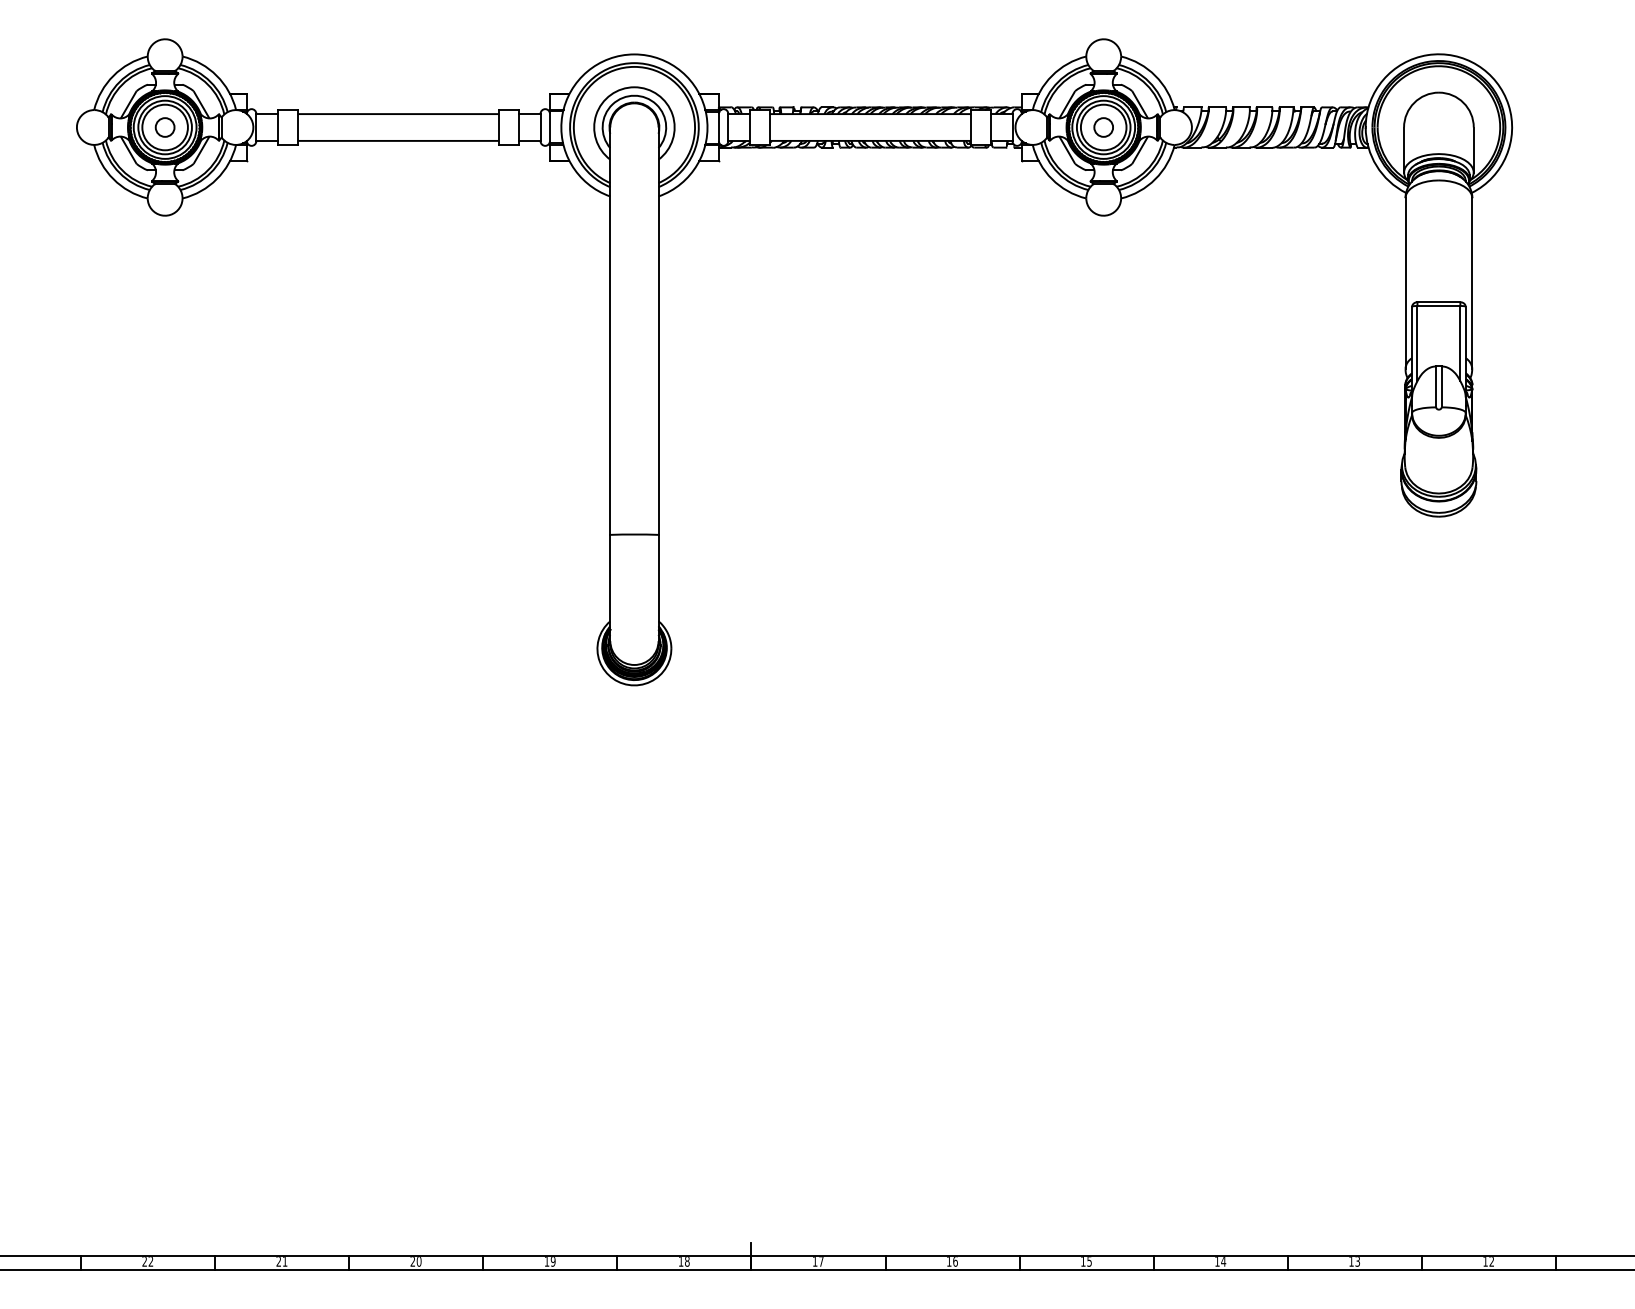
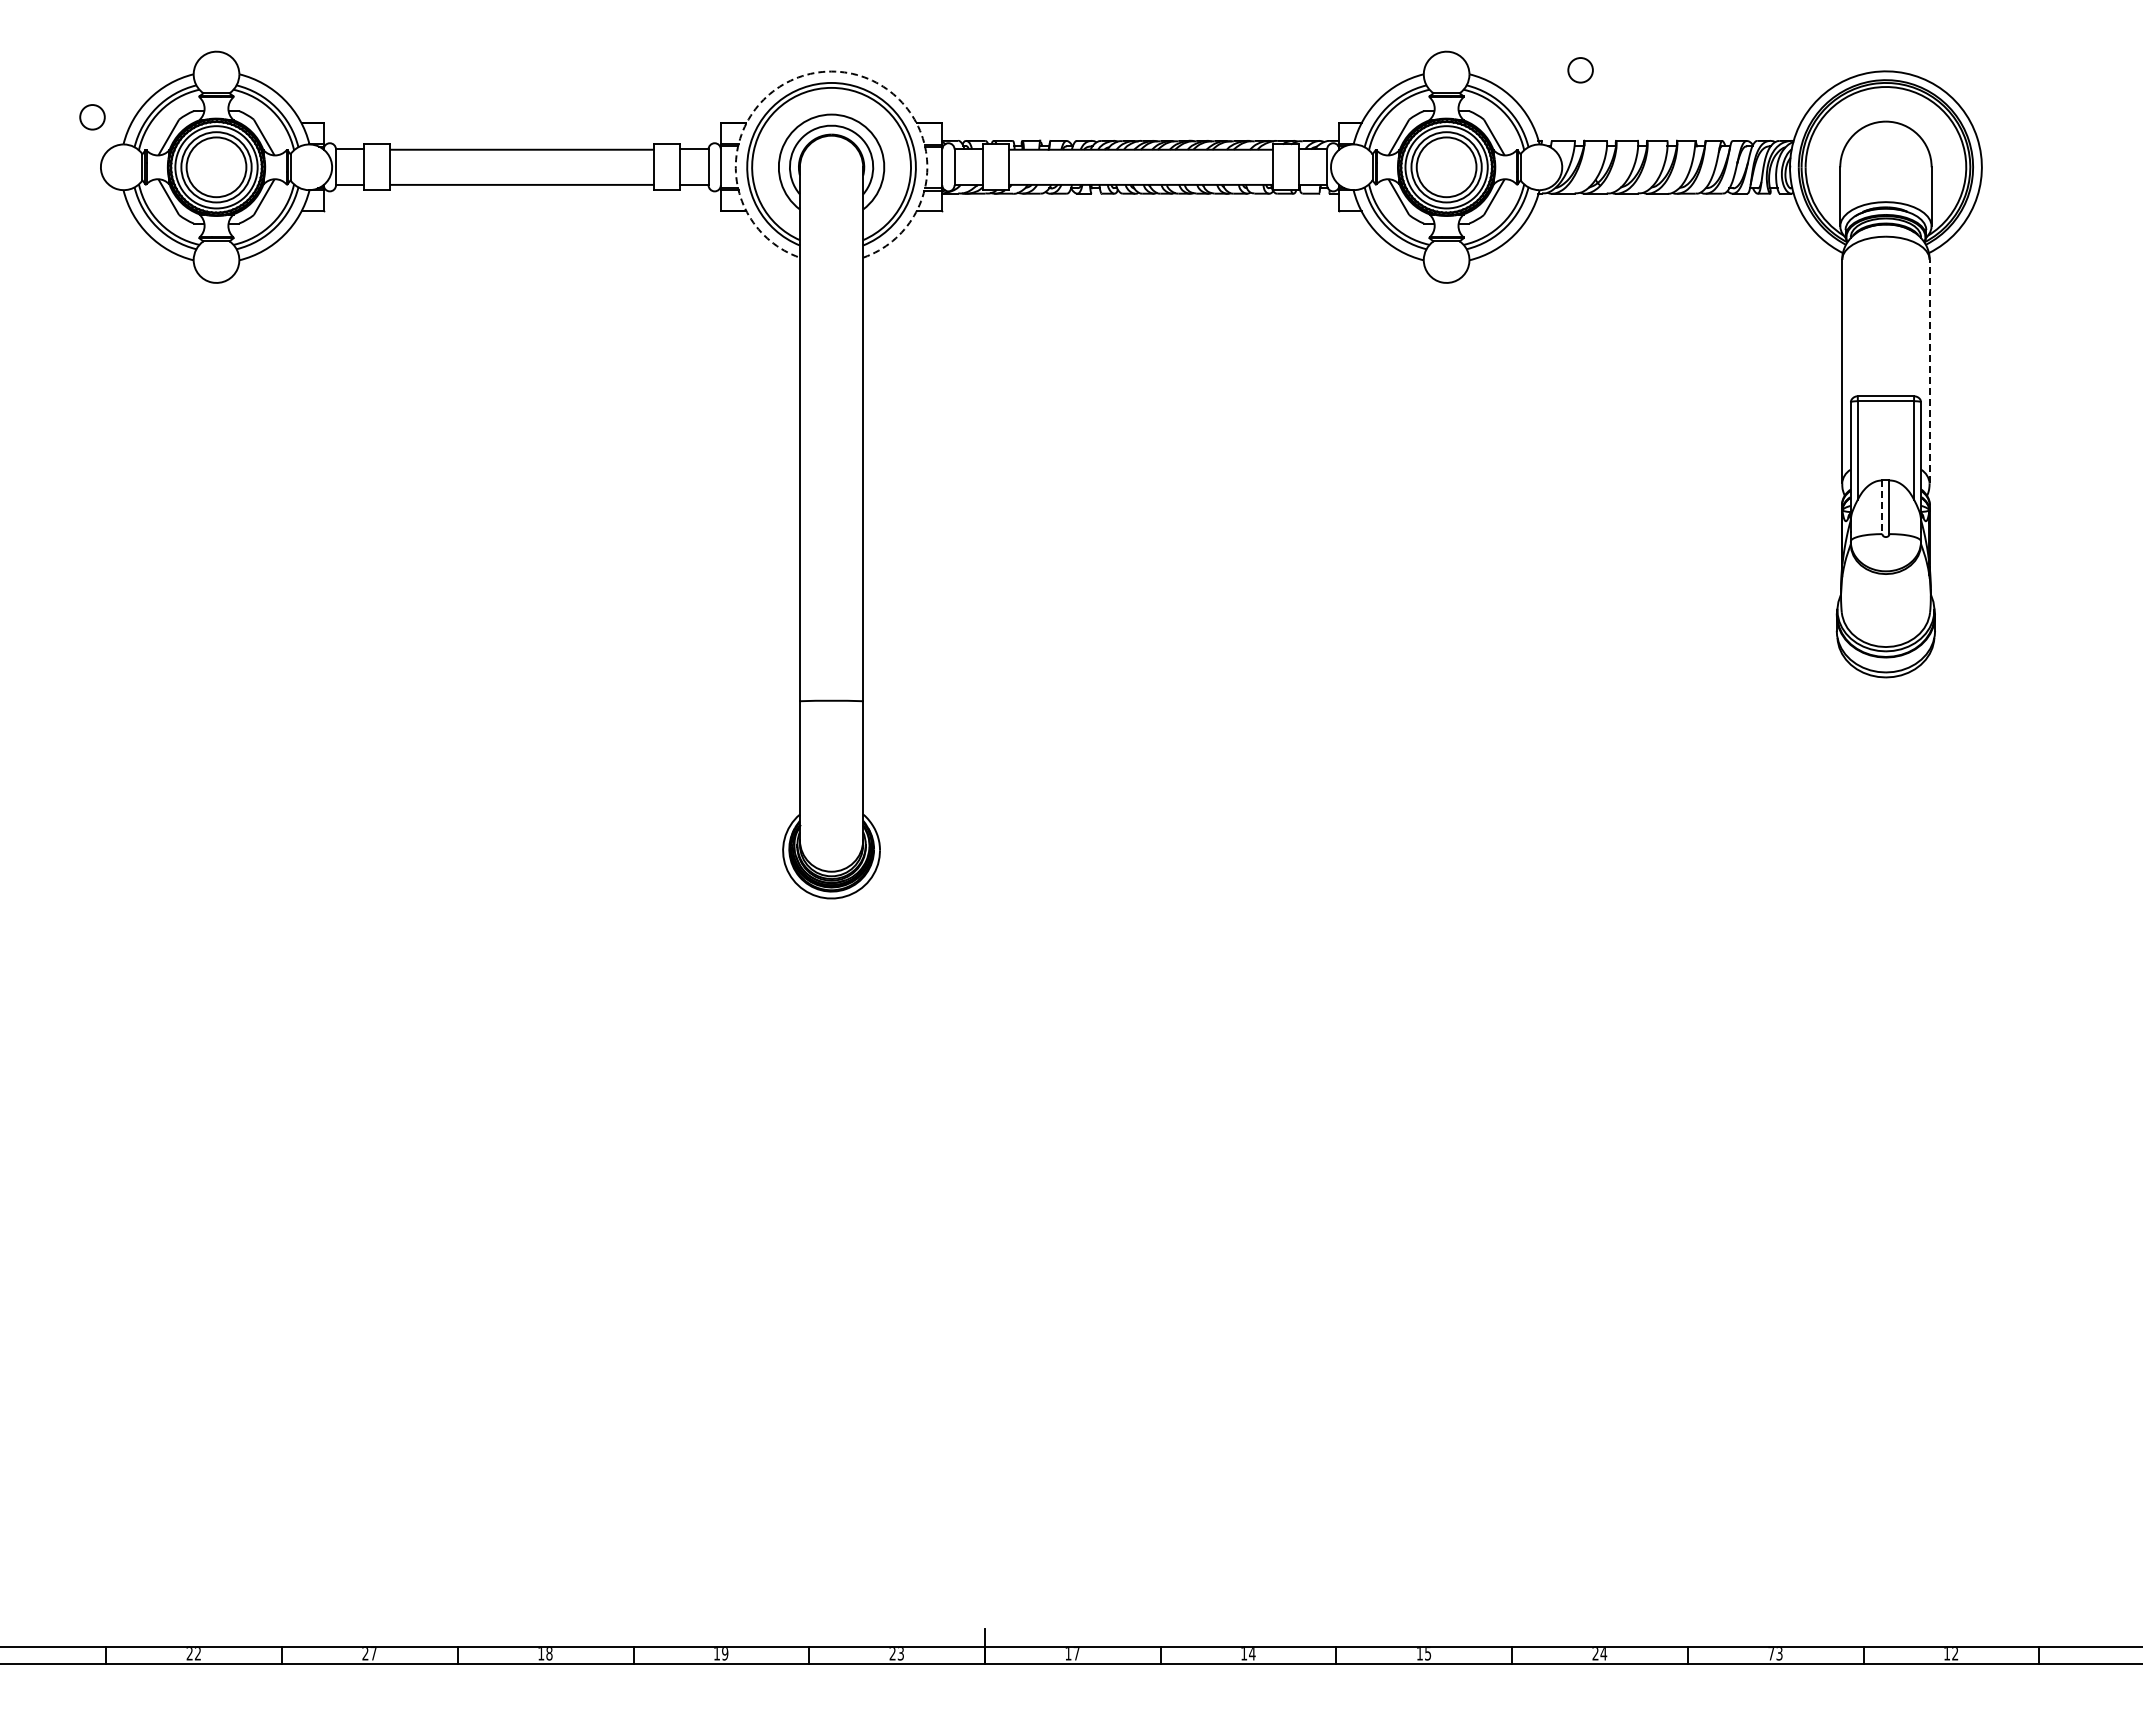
arc: (634, 54) -> (831, 71), solid -> dashed
circle: (165, 127) -> (92, 117), moved
circle: (1103, 127) -> (1580, 70), moved
line: (1472, 283) -> (1929, 371), solid -> dashed
line: (1436, 387) -> (1882, 507), solid -> dashed
text: (284, 1262) -> (373, 1654), 21 -> 27
text: (416, 1262) -> (545, 1654), 20 -> 18
text: (683, 1262) -> (896, 1654), 18 -> 23
text: (955, 1262) -> (1252, 1654), 16 -> 14
text: (1217, 1262) -> (1595, 1654), 14 -> 24
text: (1351, 1262) -> (1771, 1654), 13 -> 73

